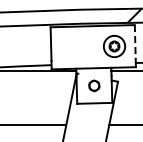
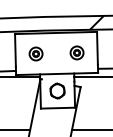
line: (135, 41) -> (97, 47), dashed -> solid
part: (113, 46) -> (76, 52), size x0.62
part: (71, 47) -> (35, 53), added
part: (94, 85) -> (57, 90), size x1.43

